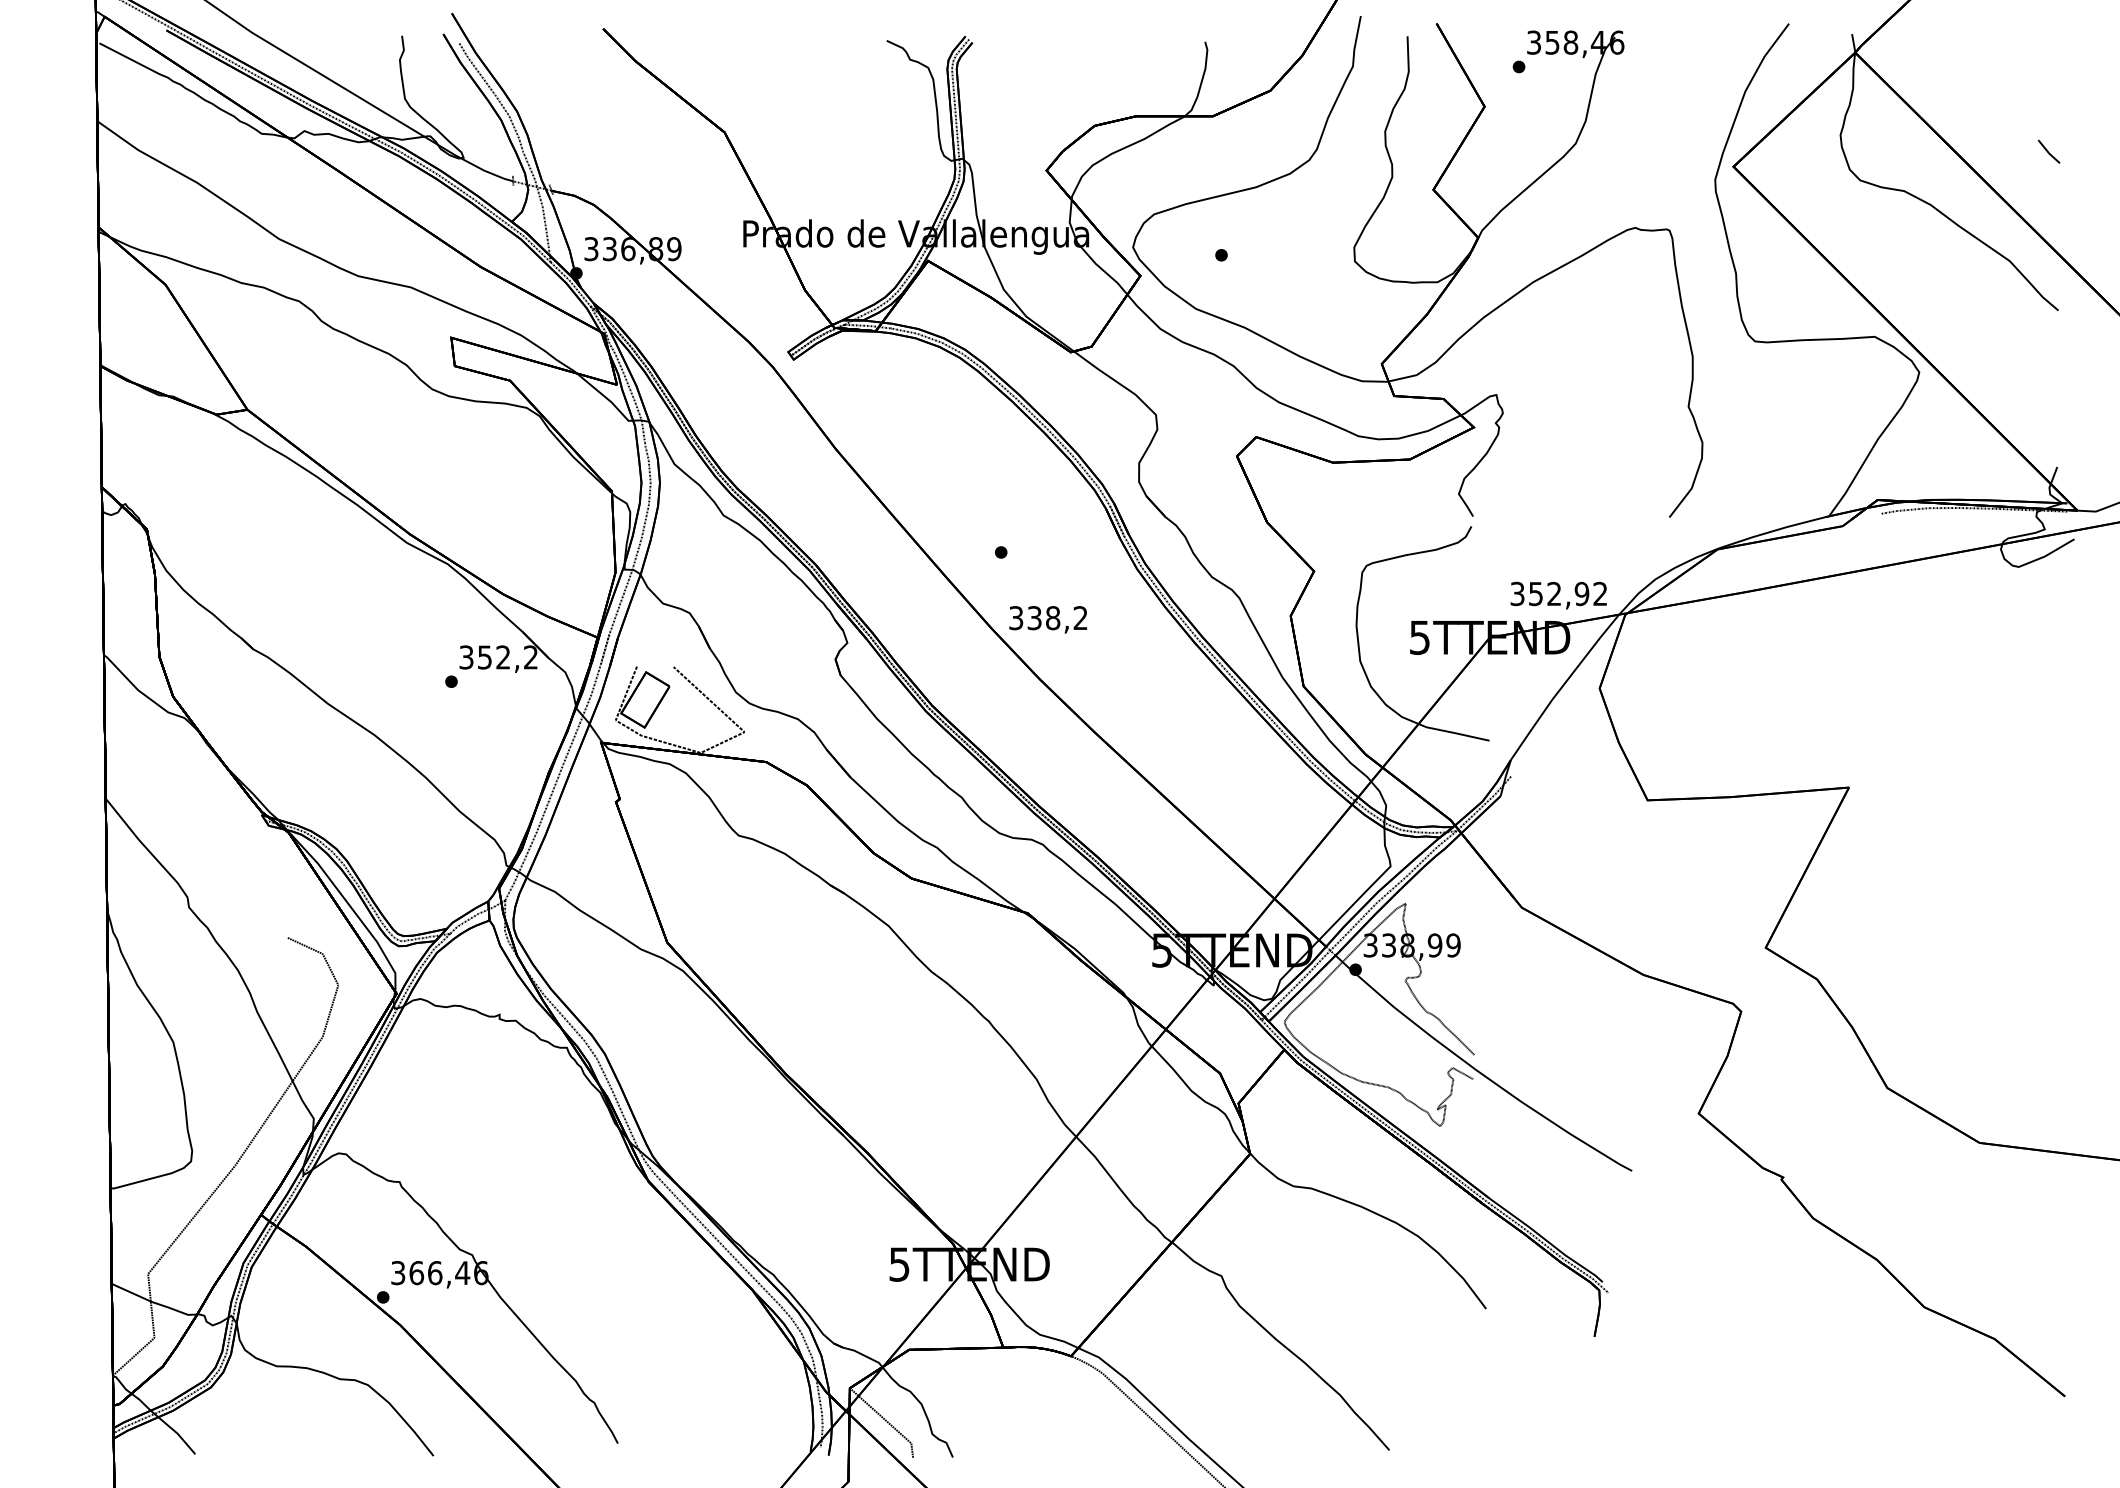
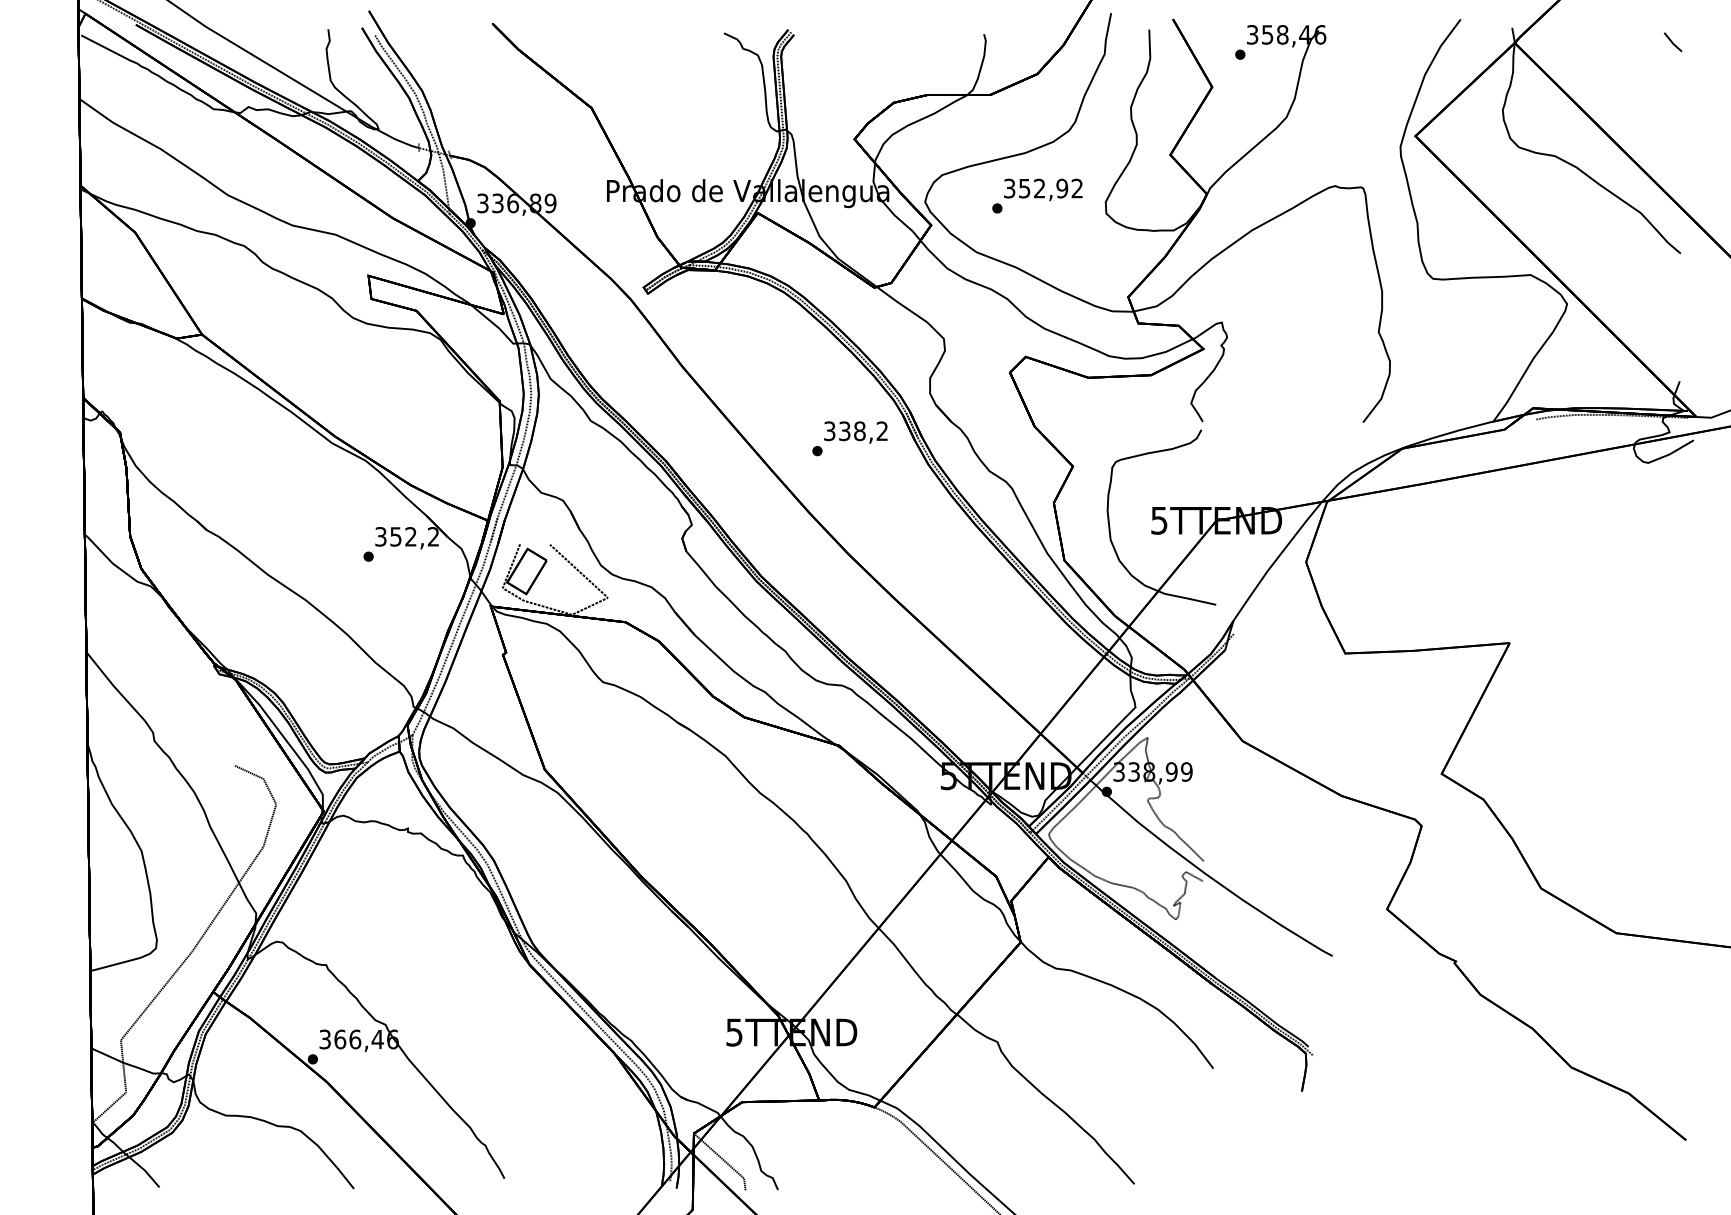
part: (2049, 151) -> (1673, 42), moved
text: (1558, 595) -> (1043, 189), moved
text: (1047, 619) -> (855, 432), moved

